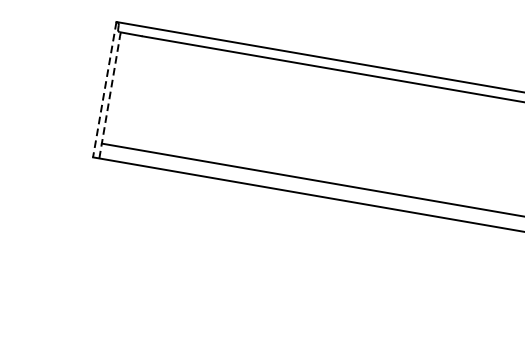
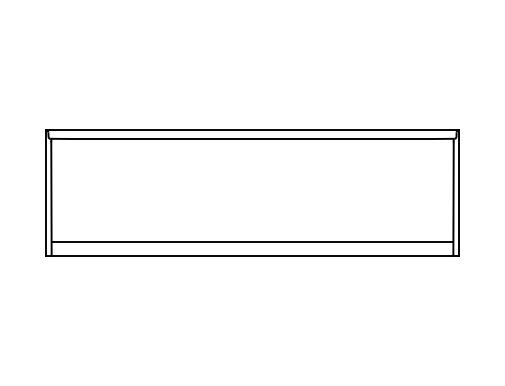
line: (104, 90) -> (45, 193), dashed -> solid
line: (109, 97) -> (51, 199), dashed -> solid

